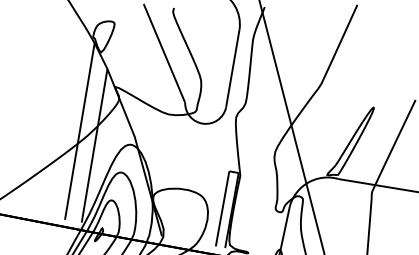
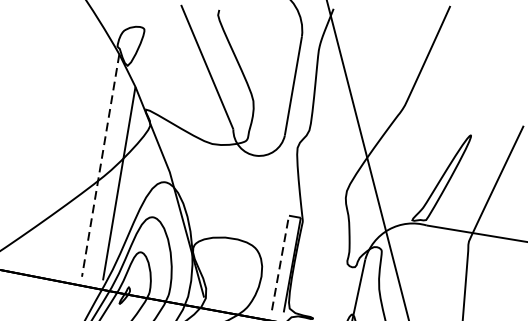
line: (79, 131) -> (100, 165), solid -> dashed
line: (222, 208) -> (280, 262), solid -> dashed

